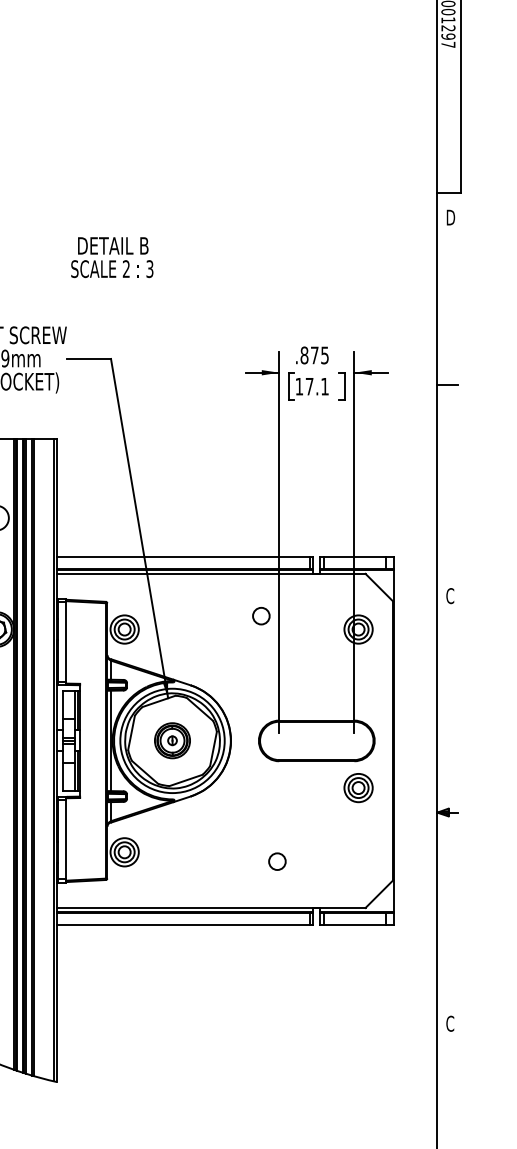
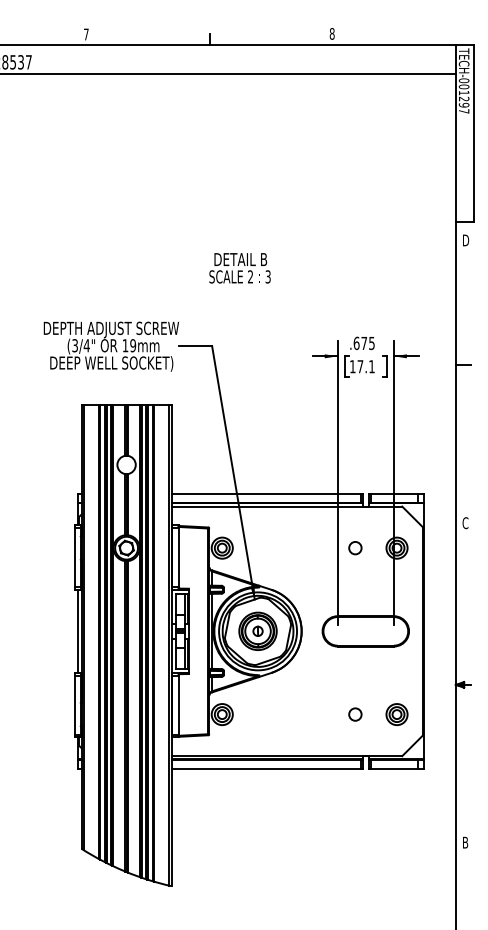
text: (111, 257) -> (239, 268), moved
text: (304, 354) -> (356, 342), .875 -> .675
circle: (261, 616) -> (355, 548), moved
part: (171, 739) -> (257, 630), size x1.43
part: (357, 787) -> (396, 714), moved
circle: (277, 861) -> (355, 714), moved
text: (450, 1023) -> (465, 842), C -> B

